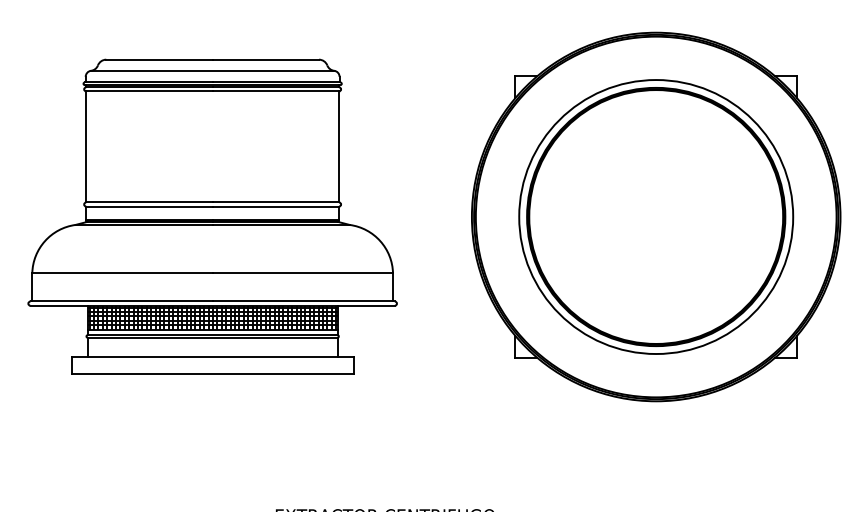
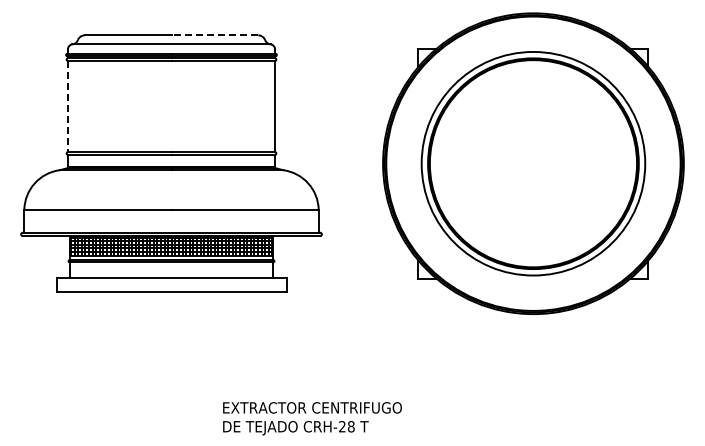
line: (265, 59) -> (214, 35), solid -> dashed
line: (86, 148) -> (68, 107), solid -> dashed

